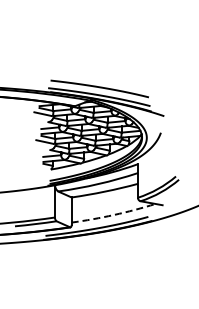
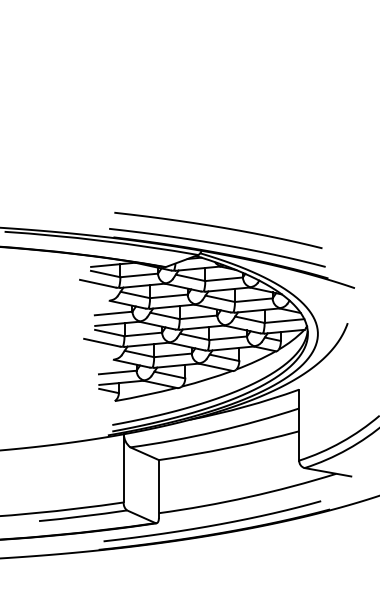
arc: (113, 215) -> (247, 498), dashed -> solid

